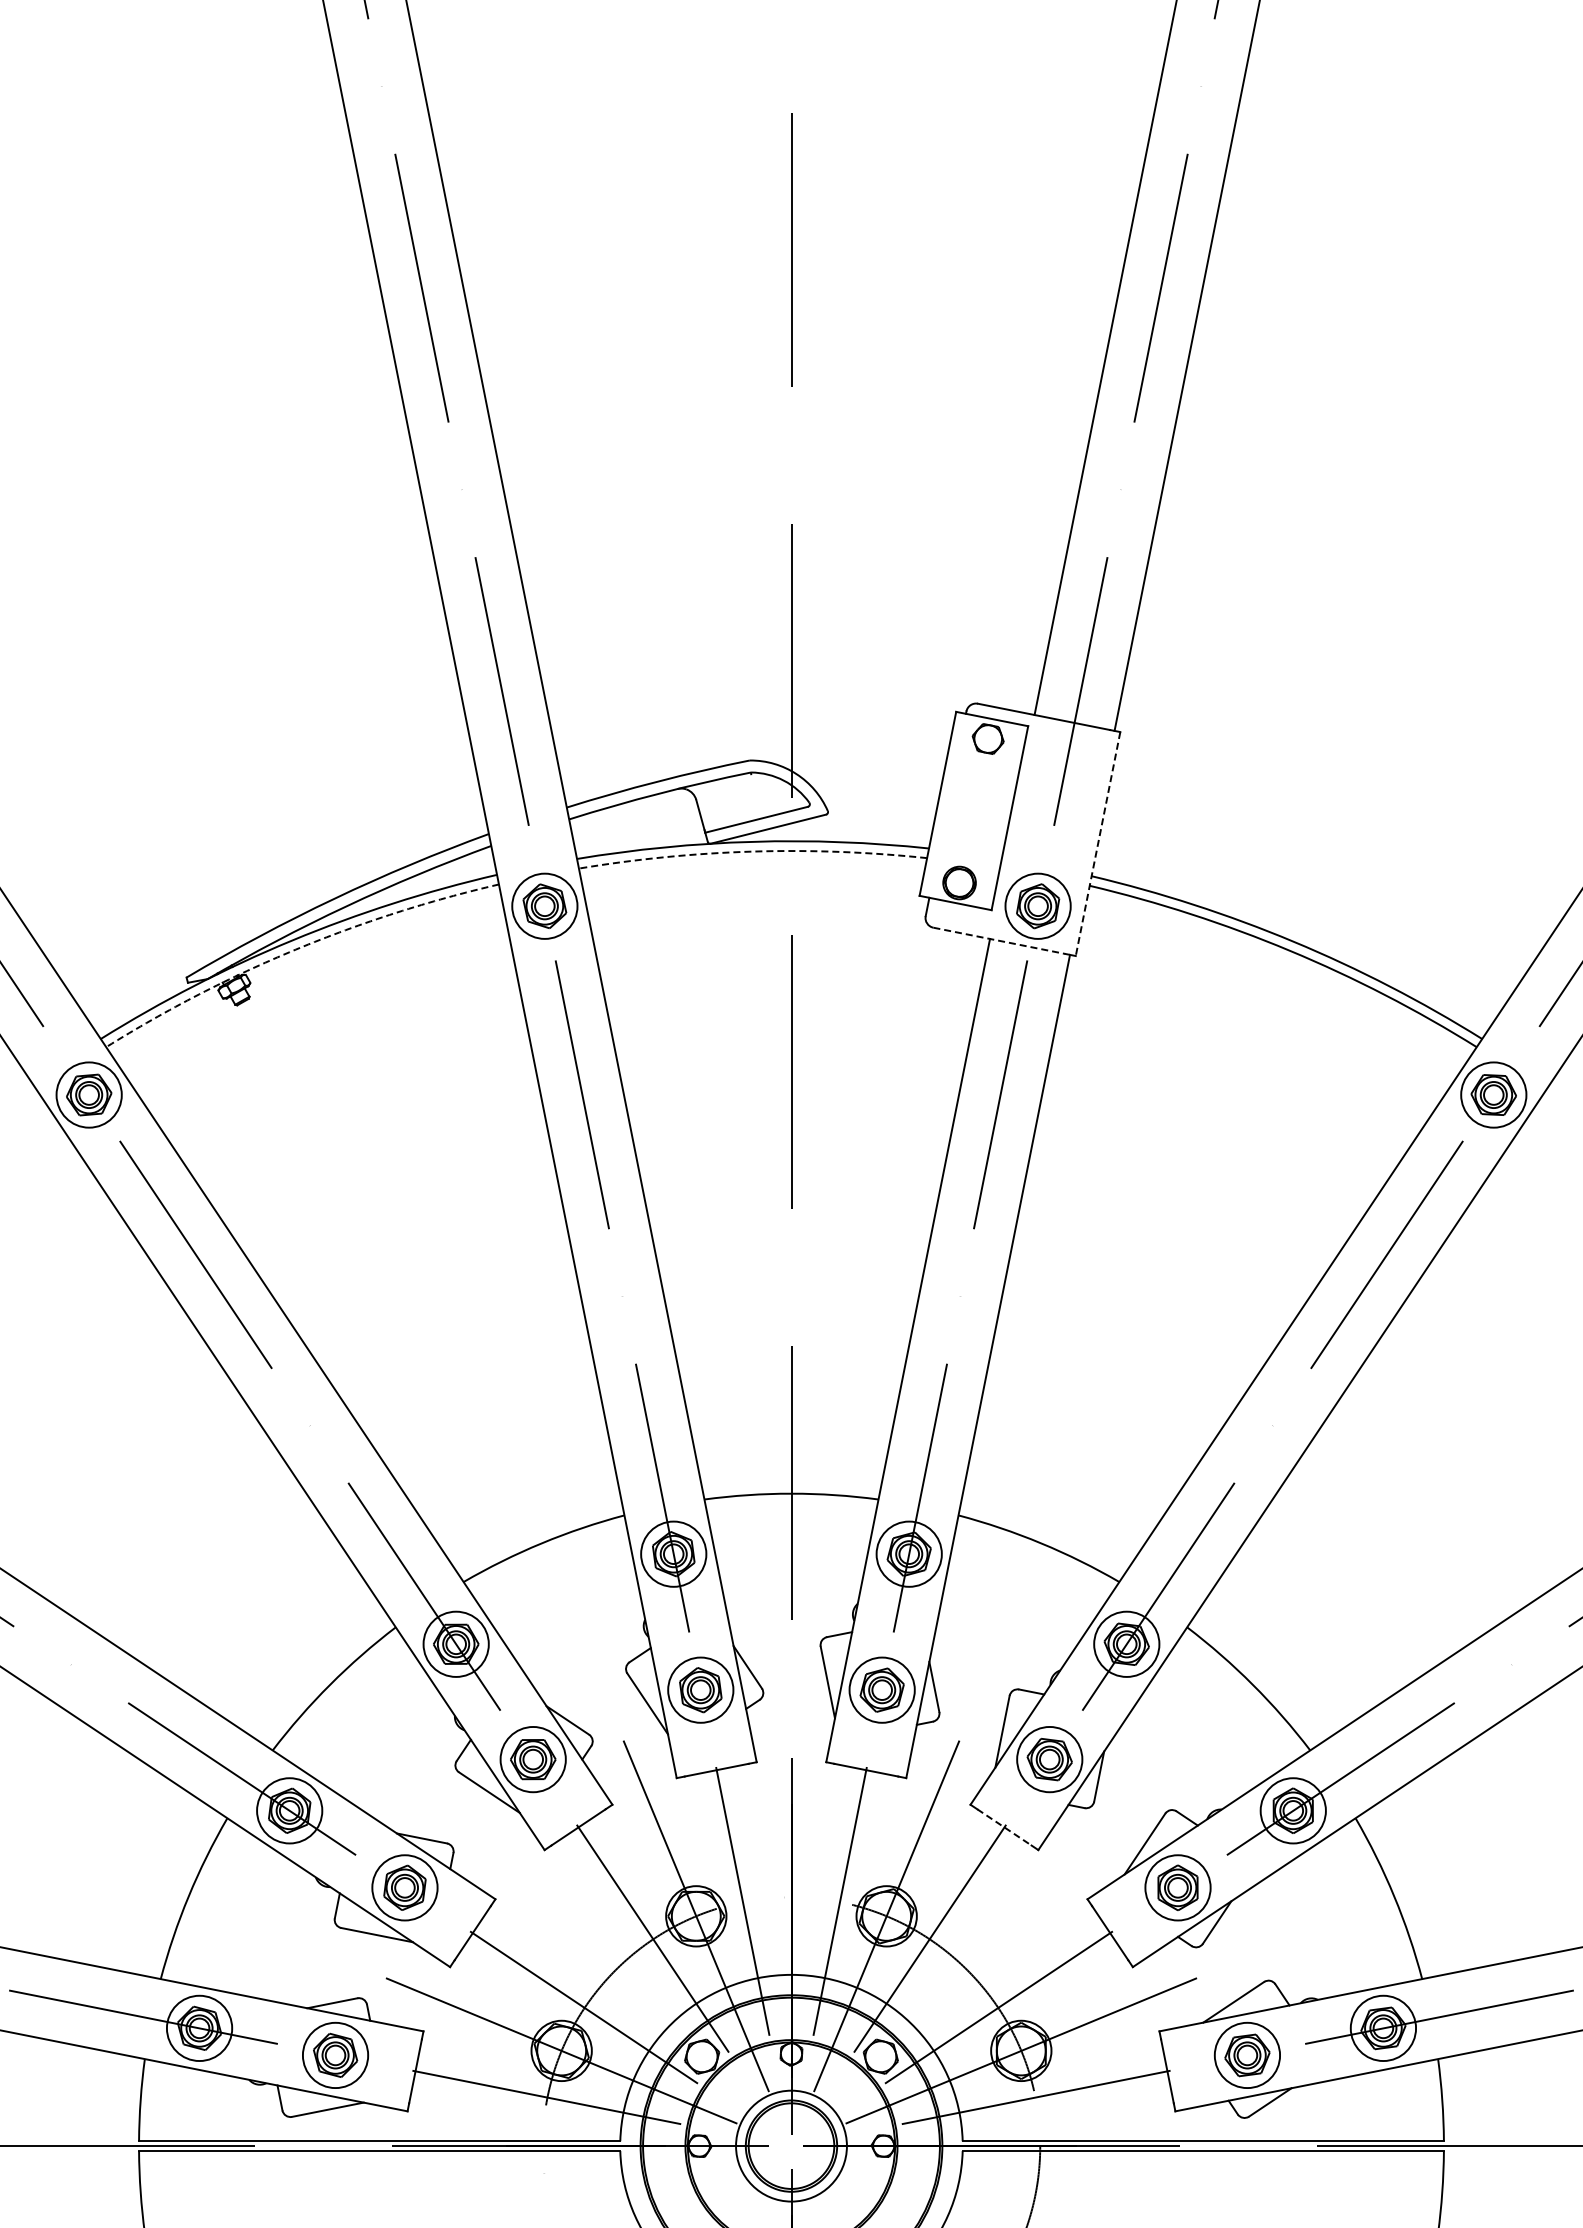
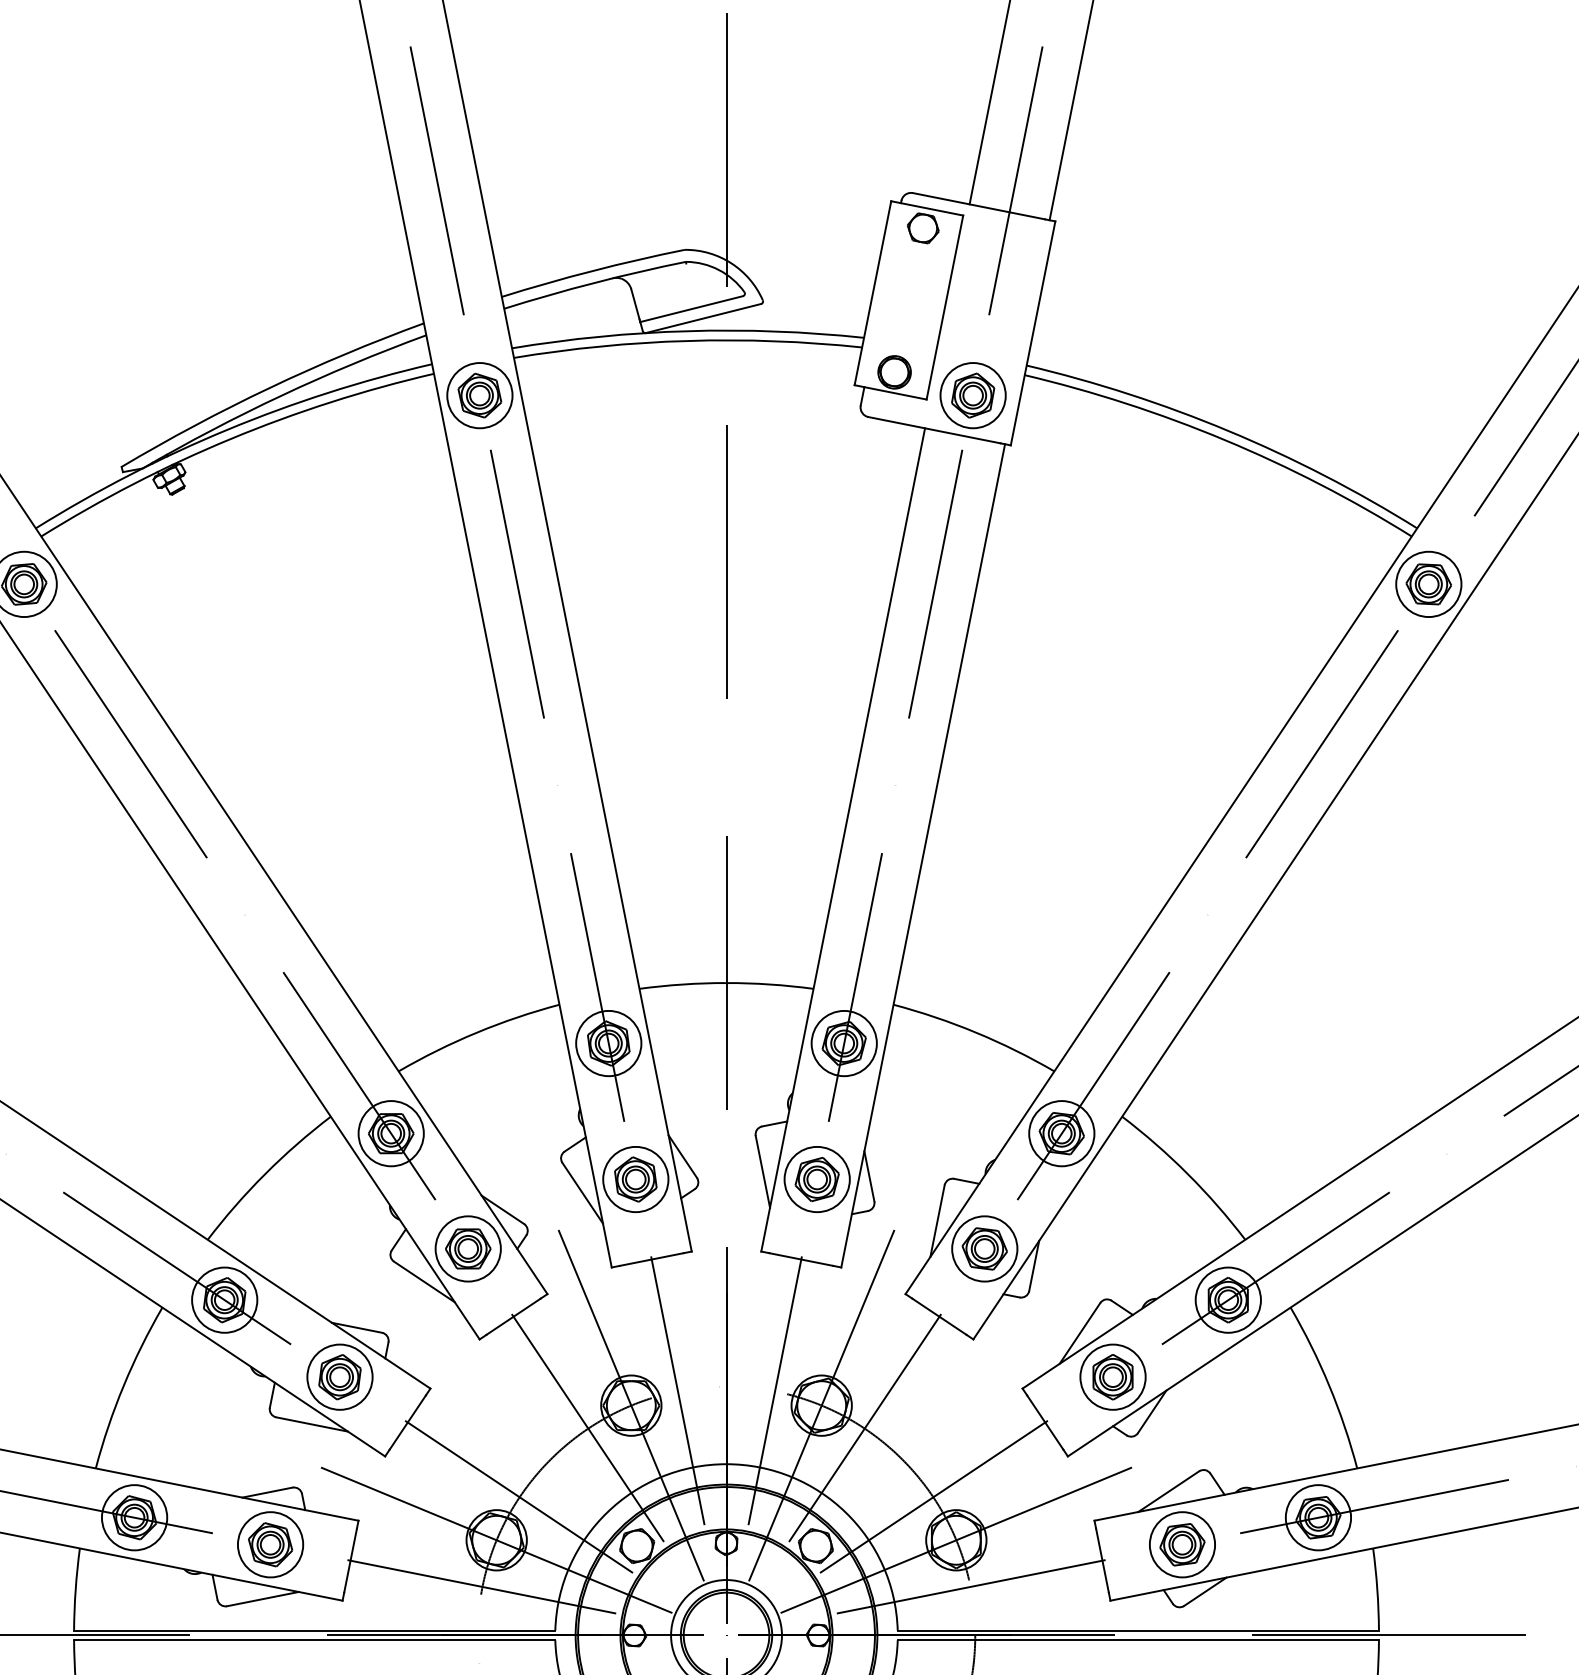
line: (1097, 844) -> (1032, 333), dashed -> solid
arc: (752, 851) -> (687, 340), dashed -> solid
line: (999, 940) -> (934, 429), dashed -> solid
arc: (295, 949) -> (230, 438), dashed -> solid
line: (1004, 1827) -> (939, 1316), dashed -> solid

